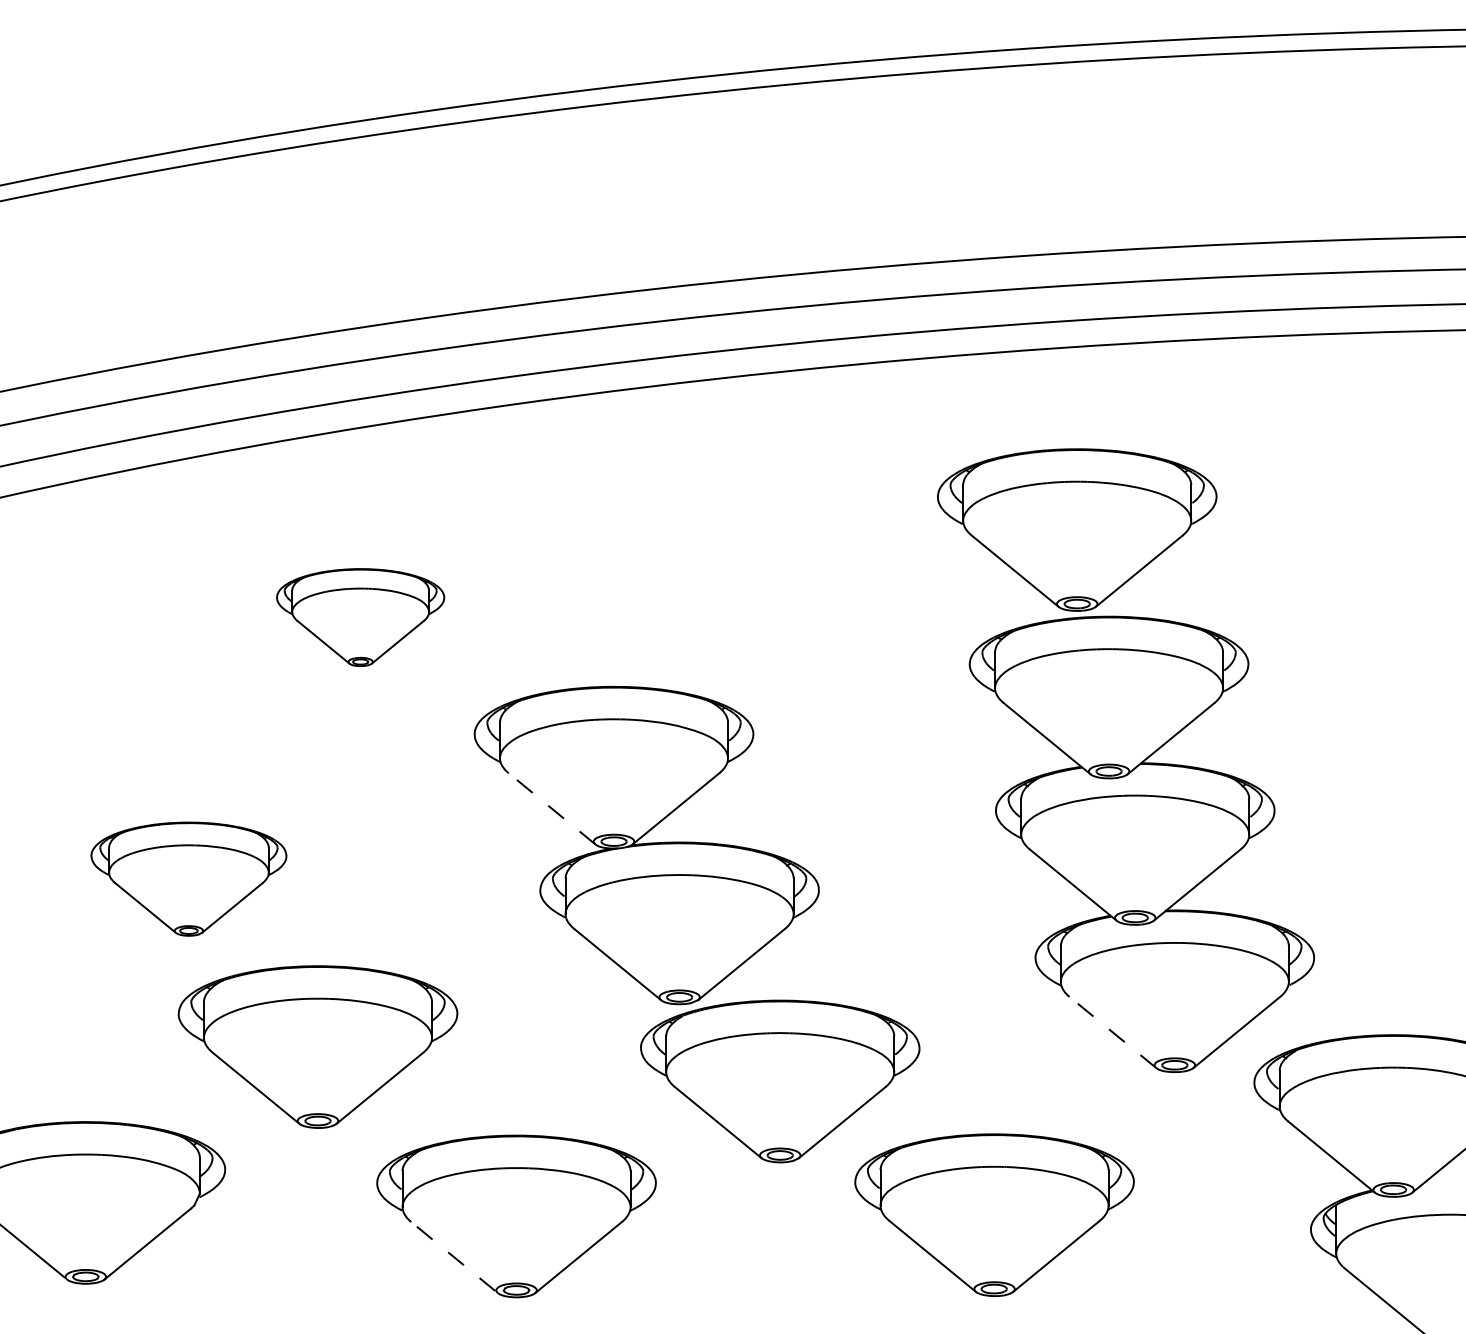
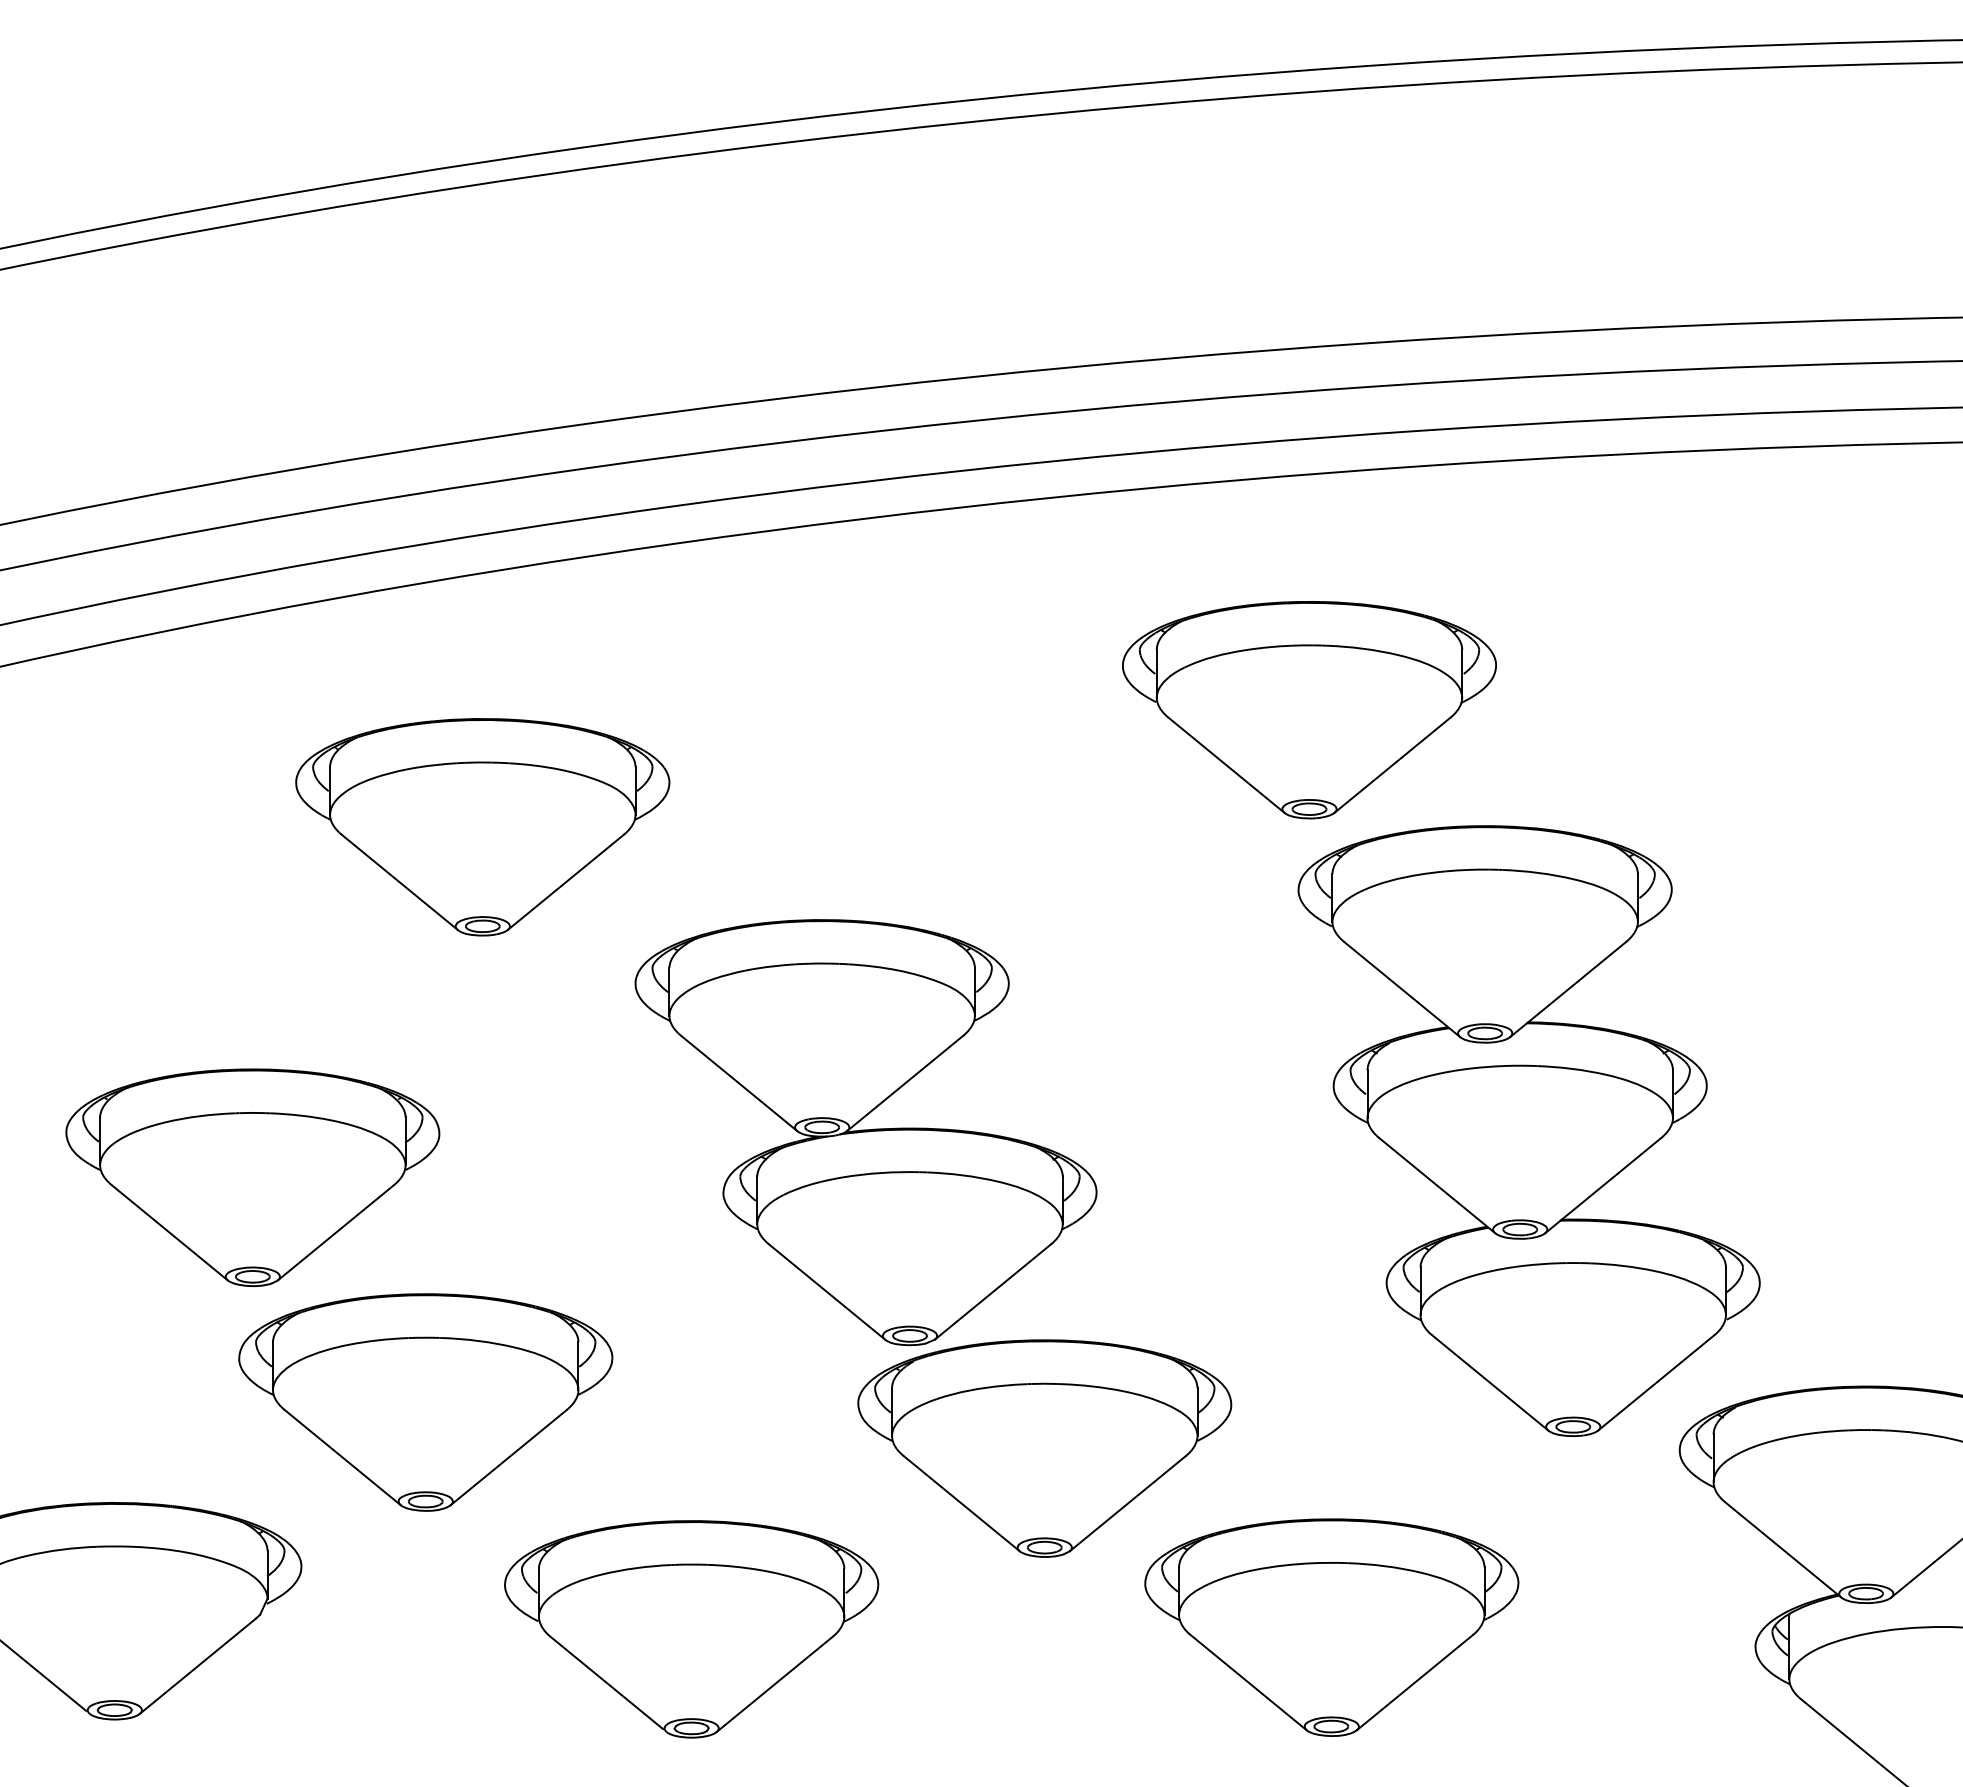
part: (1077, 530) -> (1309, 710), moved
part: (360, 617) -> (482, 827), size x1.67
line: (552, 808) -> (739, 1083), dashed -> solid
part: (188, 879) -> (252, 1177), size x1.43
line: (1113, 1032) -> (1490, 1382), dashed -> solid
line: (452, 1256) -> (606, 1683), dashed -> solid

